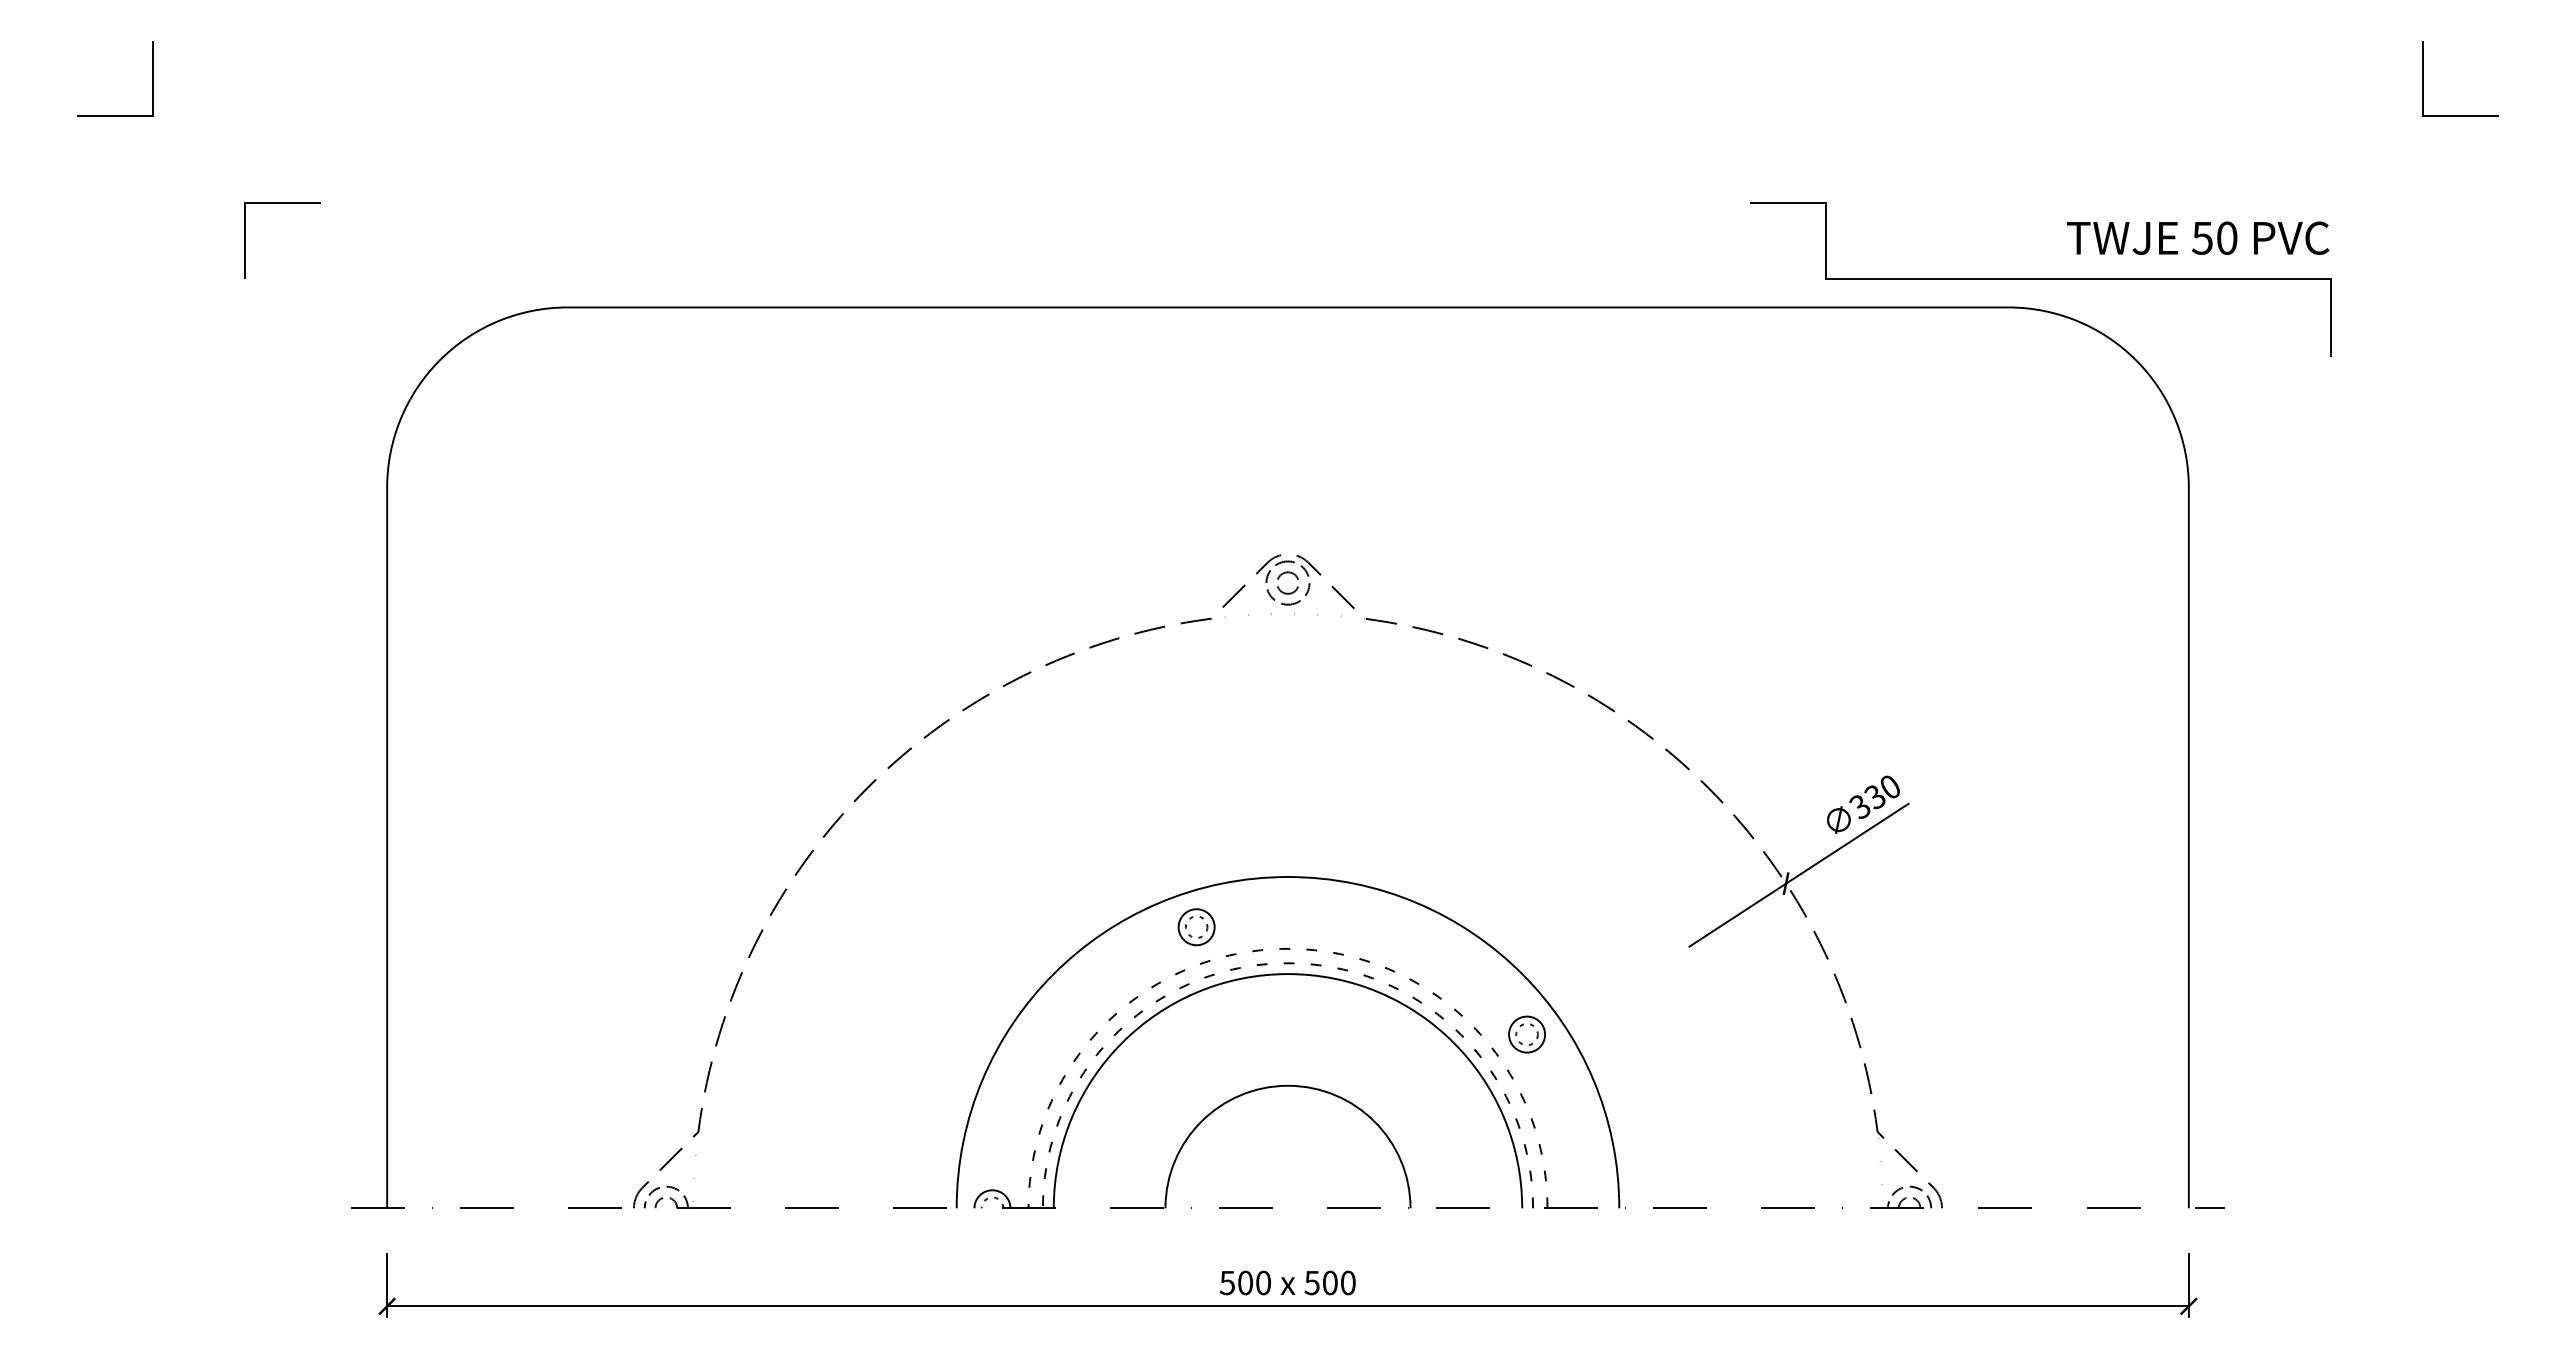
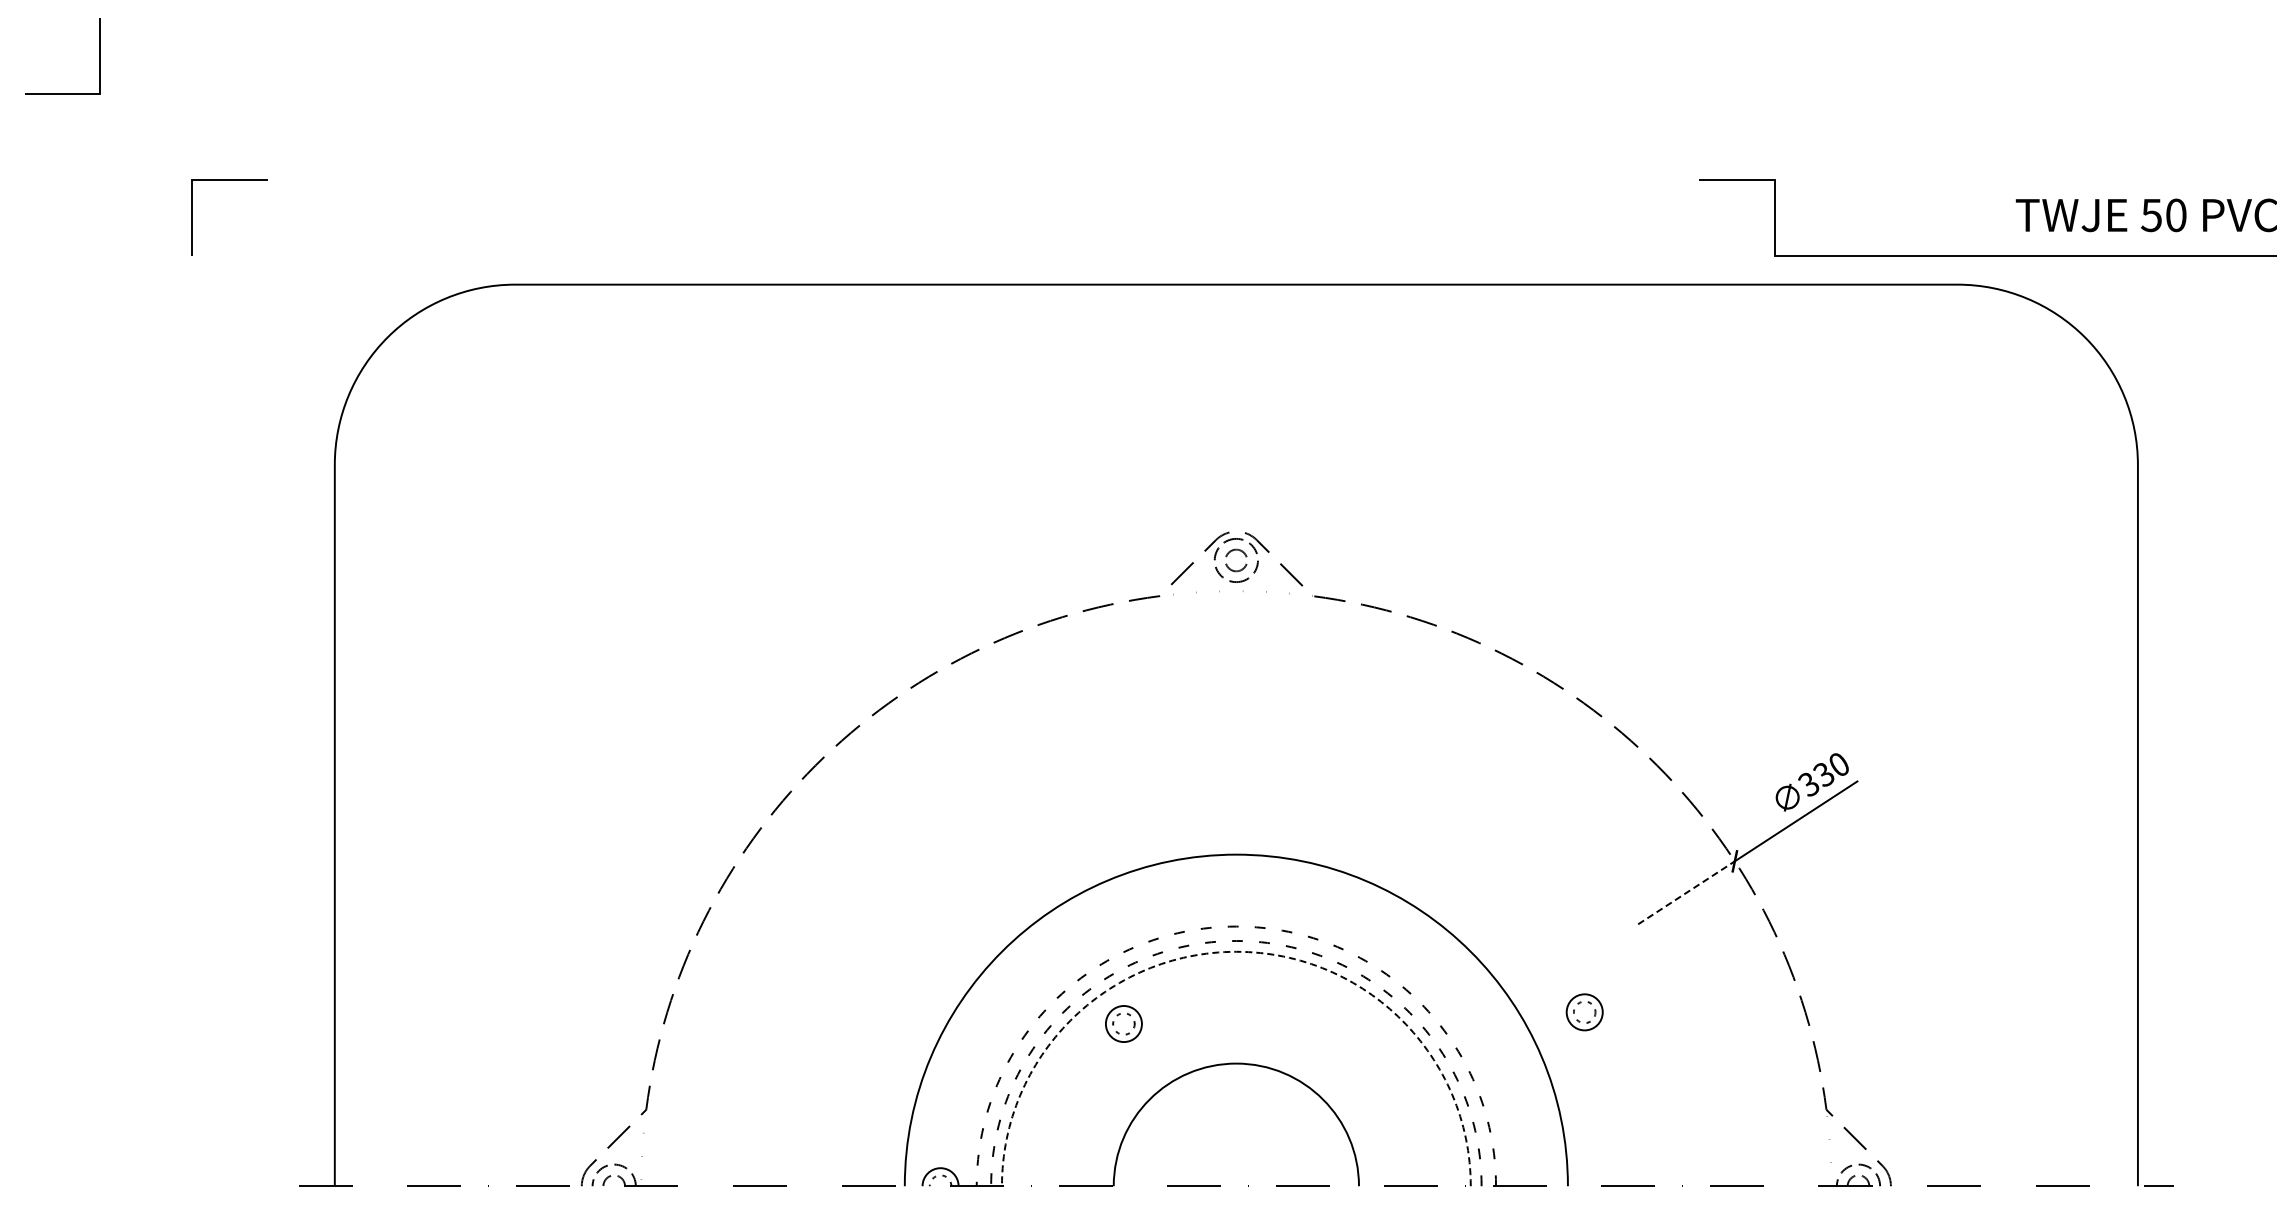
line: (1737, 915) -> (1686, 893), solid -> dashed
part: (1196, 927) -> (1123, 1024), moved
arc: (1288, 974) -> (1236, 952), solid -> dashed
part: (1526, 1034) -> (1584, 1012), moved

